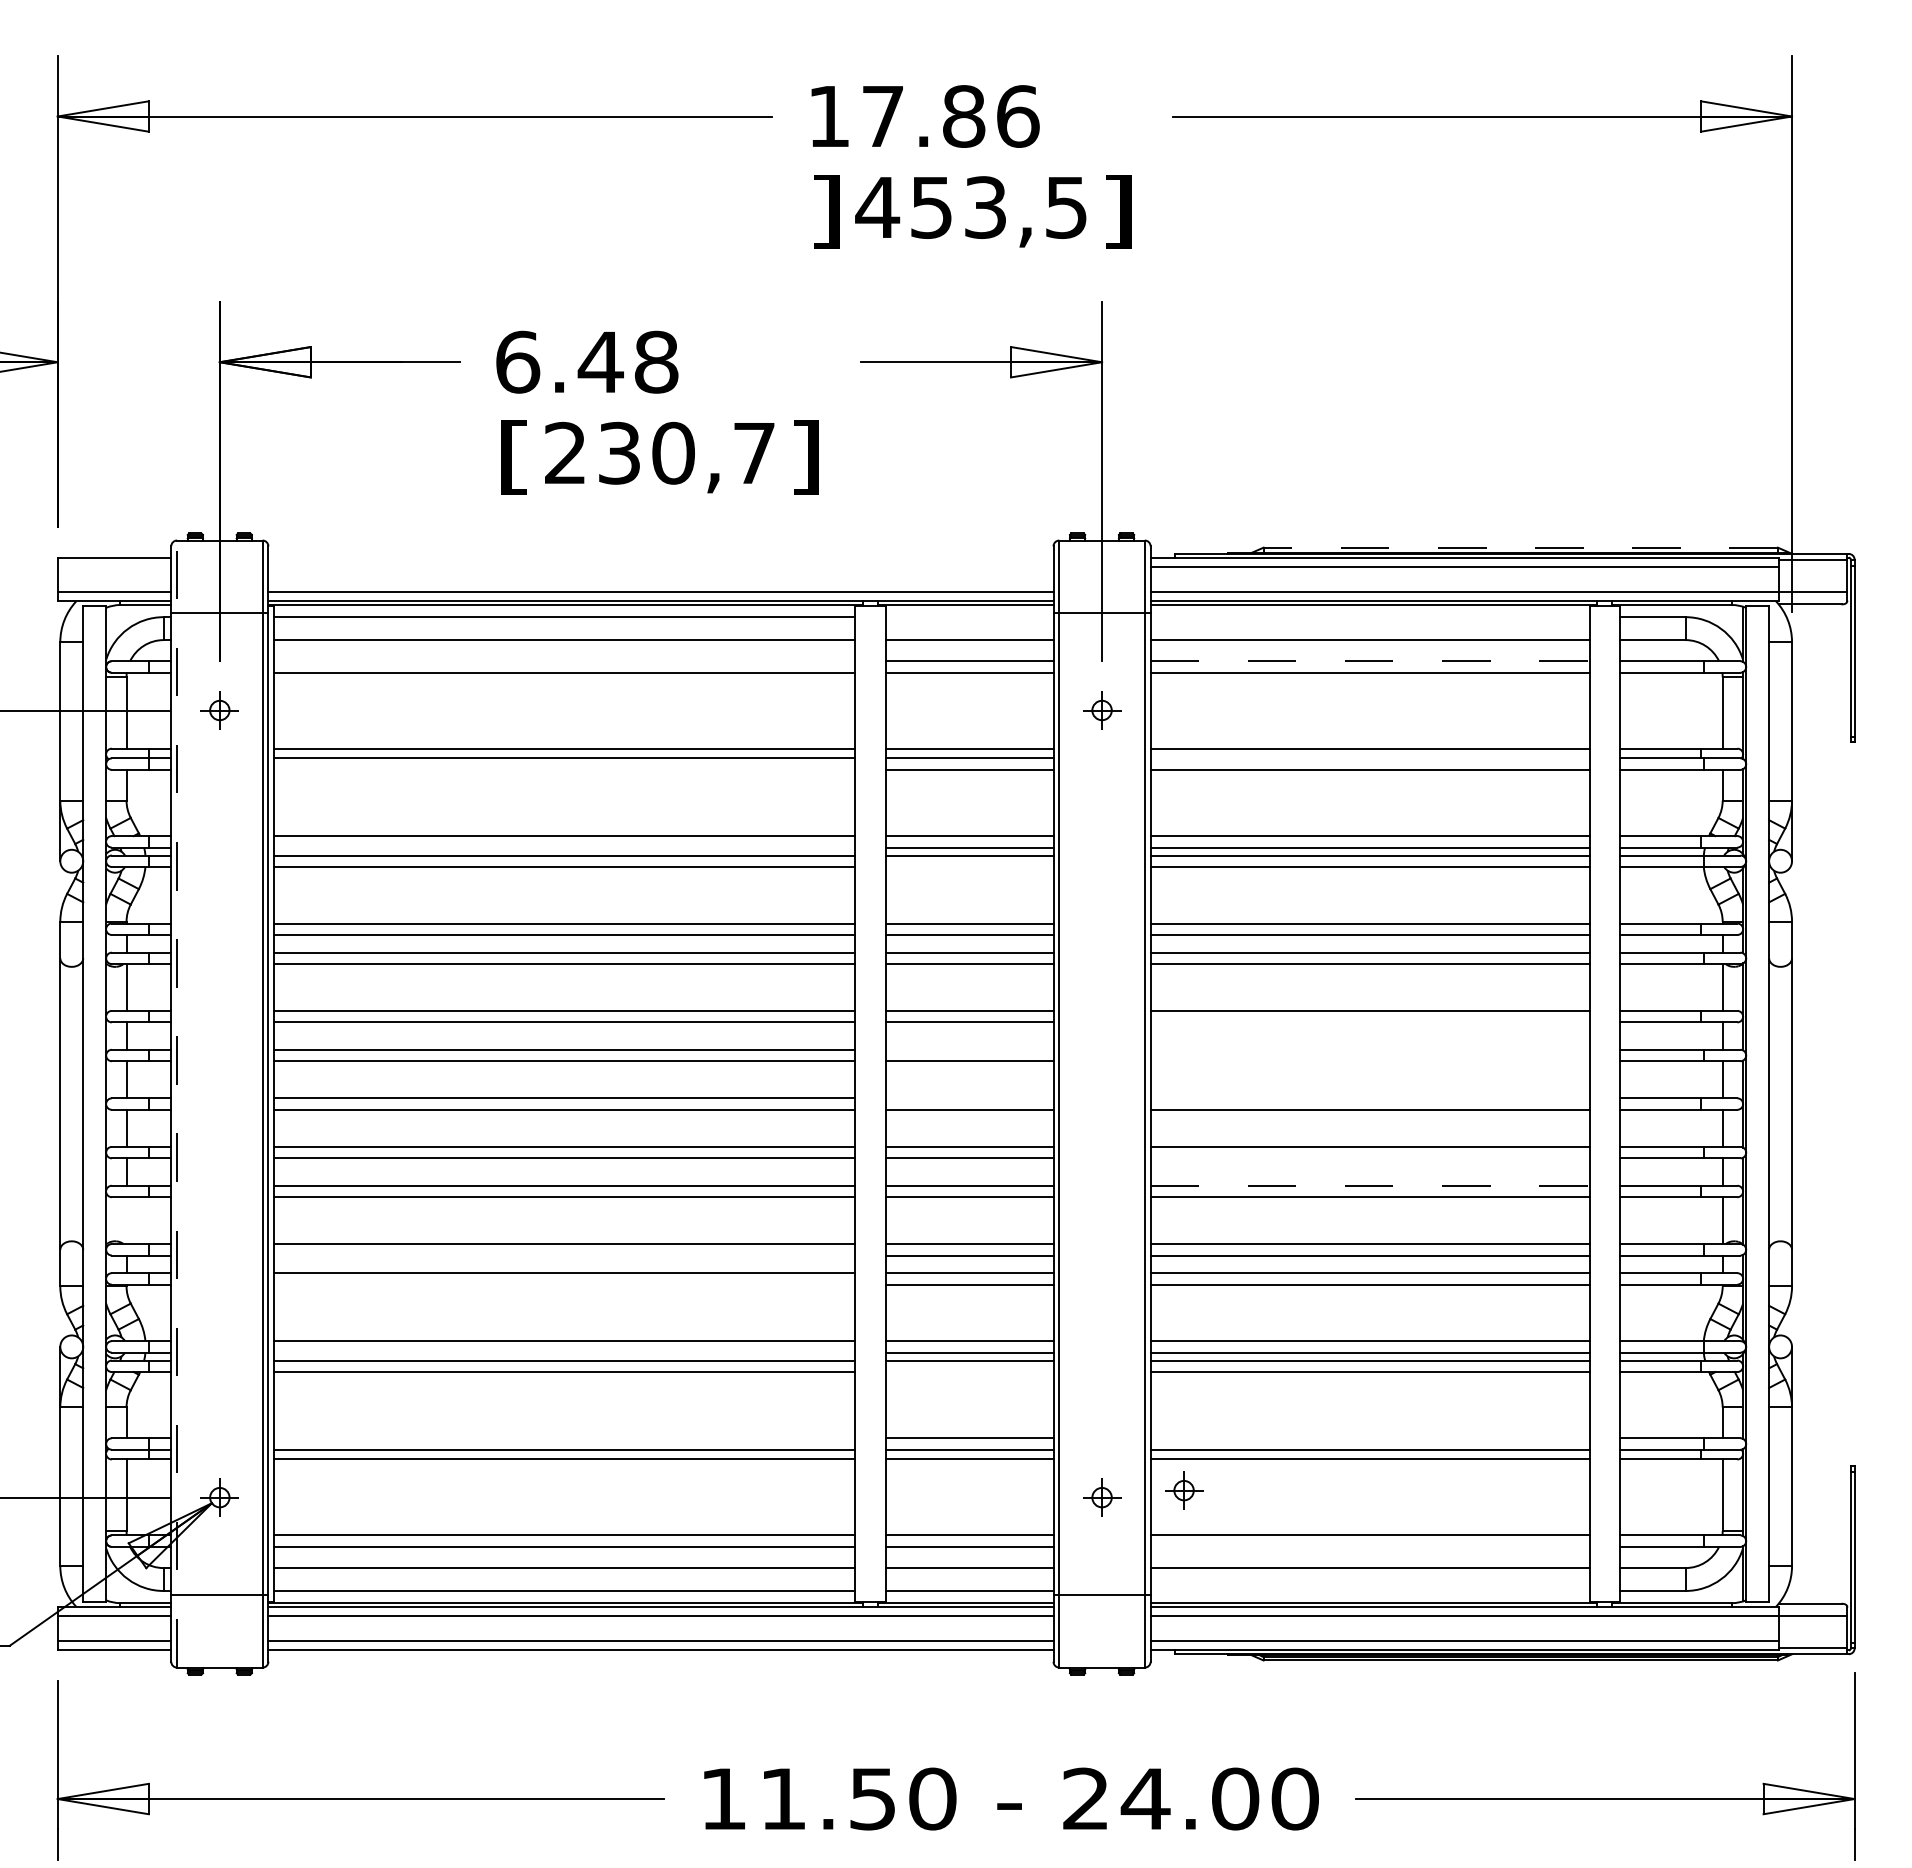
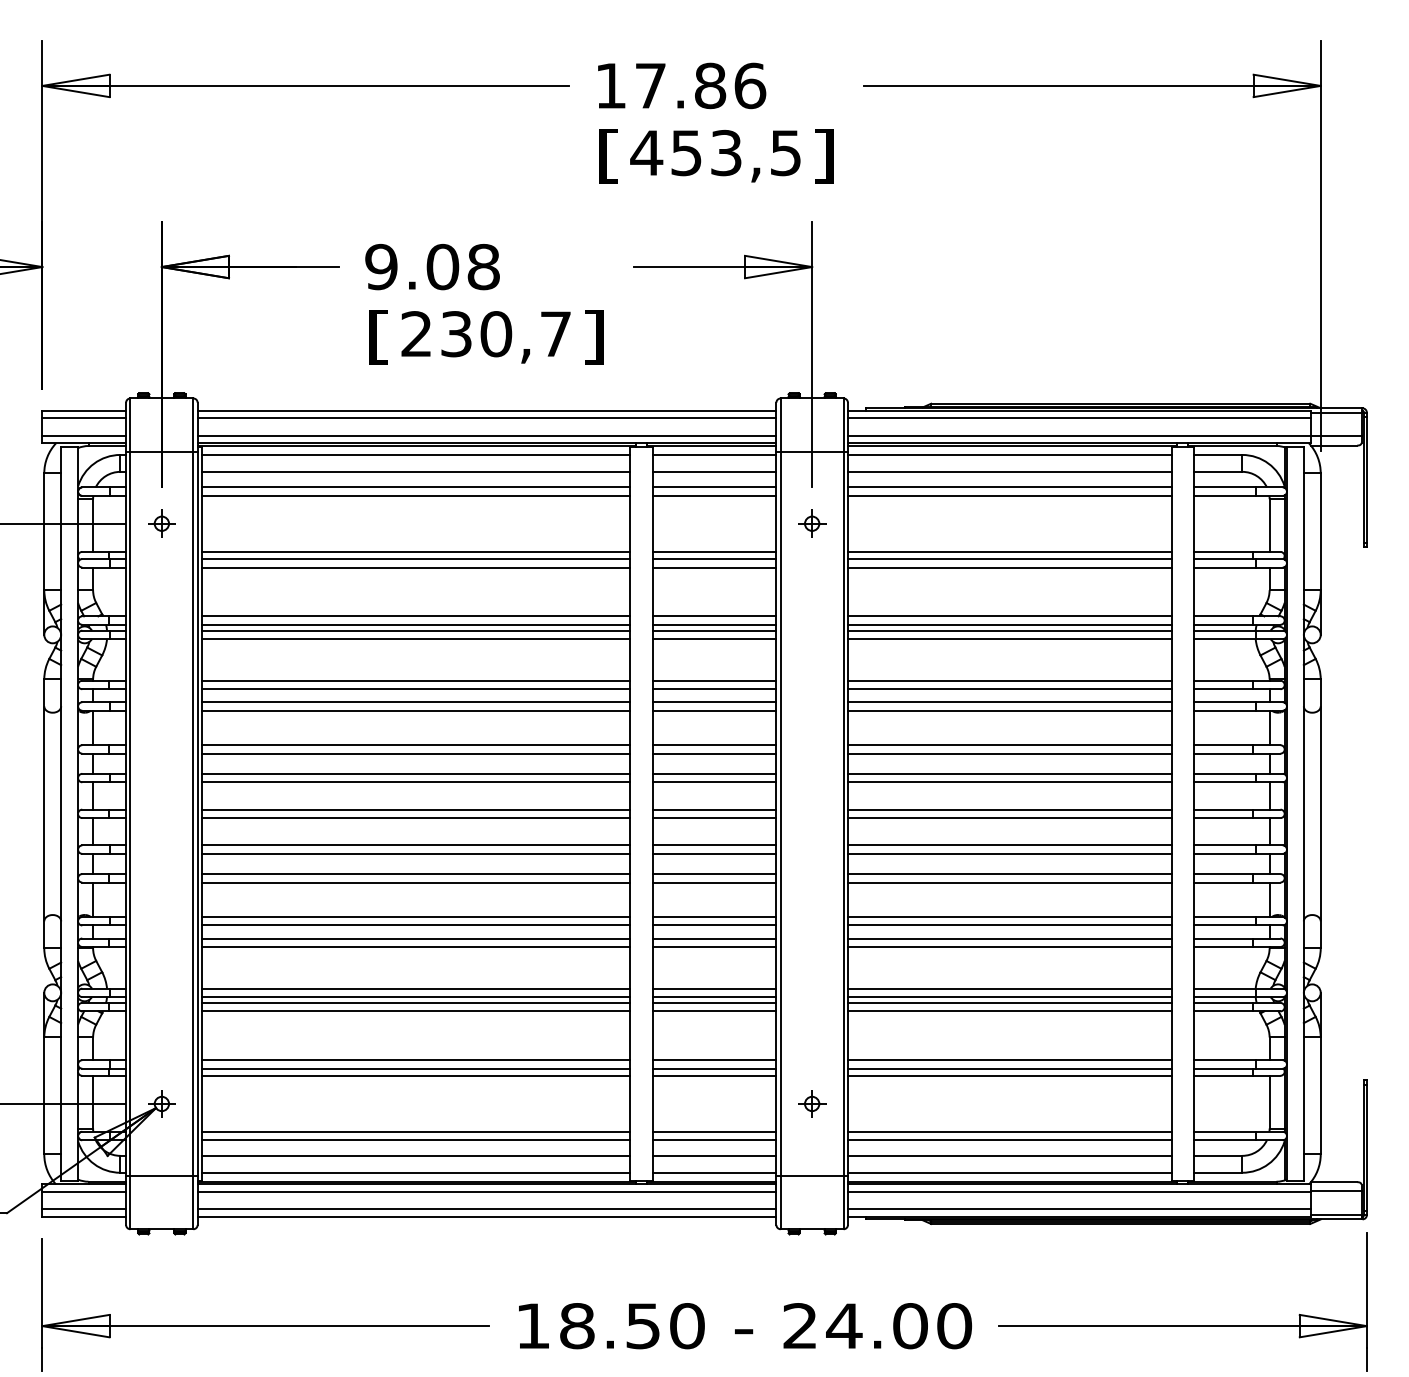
text: (826, 211) -> (609, 155), ] -> [
text: (559, 361) -> (412, 266), 6.48 -> 9.08
line: (1520, 547) -> (1120, 403), dashed -> solid
line: (660, 557) -> (486, 410), added
line: (114, 567) -> (84, 418), added
line: (660, 567) -> (486, 418), added
line: (969, 617) -> (714, 455), added
line: (1369, 617) -> (1009, 455), added
line: (564, 661) -> (415, 487), added
line: (1370, 661) -> (1010, 487), dashed -> solid
line: (1369, 758) -> (1009, 559), added
line: (564, 769) -> (415, 567), added
line: (564, 847) -> (415, 624), added
line: (969, 866) -> (714, 638), added
line: (1369, 1022) -> (1009, 753), added
line: (969, 1049) -> (714, 773), added
line: (1369, 1049) -> (1009, 773), added
line: (1369, 1061) -> (1009, 782), added
line: (969, 1098) -> (714, 809), added
line: (1369, 1098) -> (1009, 809), added
line: (177, 1104) -> (130, 814), dashed -> solid
line: (1369, 1158) -> (1009, 853), added
line: (1370, 1185) -> (1010, 873), dashed -> solid
line: (126, 1220) -> (93, 899), added
line: (564, 1255) -> (415, 925), added
line: (564, 1284) -> (415, 946), added
line: (564, 1352) -> (415, 996), added
line: (969, 1372) -> (714, 1011), added
line: (564, 1438) -> (415, 1060), added
line: (1369, 1438) -> (1009, 1060), added
part: (1184, 1490) -> (872, 1098), removed
line: (1369, 1546) -> (1009, 1139), added
line: (1369, 1590) -> (1009, 1172), added
text: (783, 1798) -> (577, 1325), 11.50 -> 18.50

